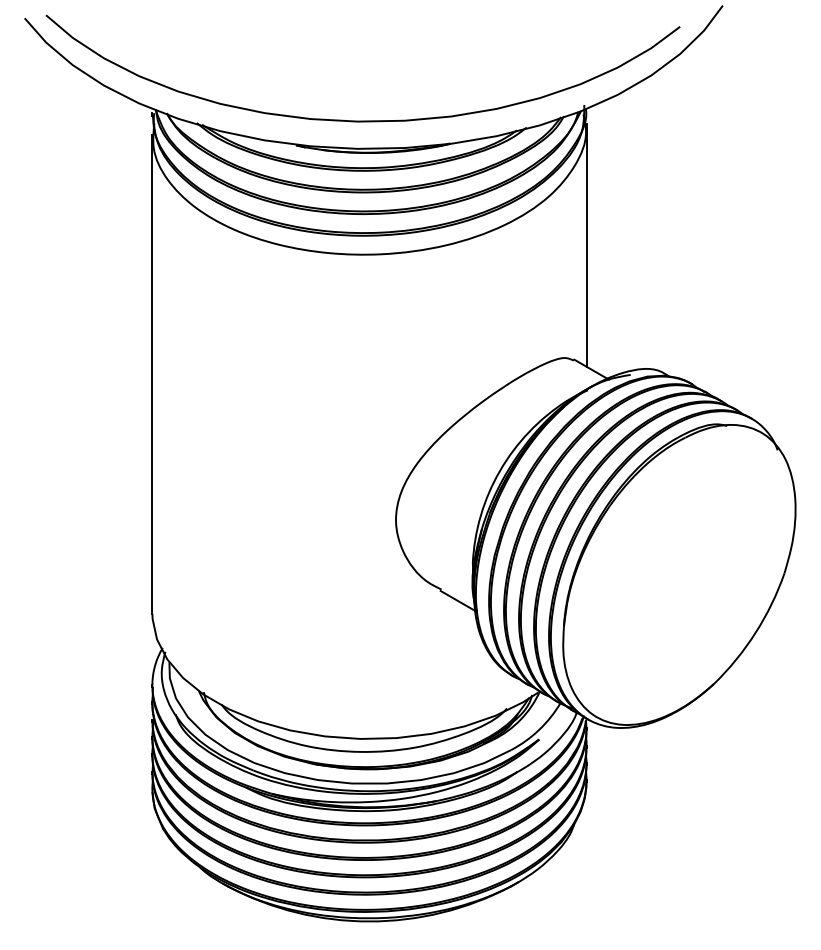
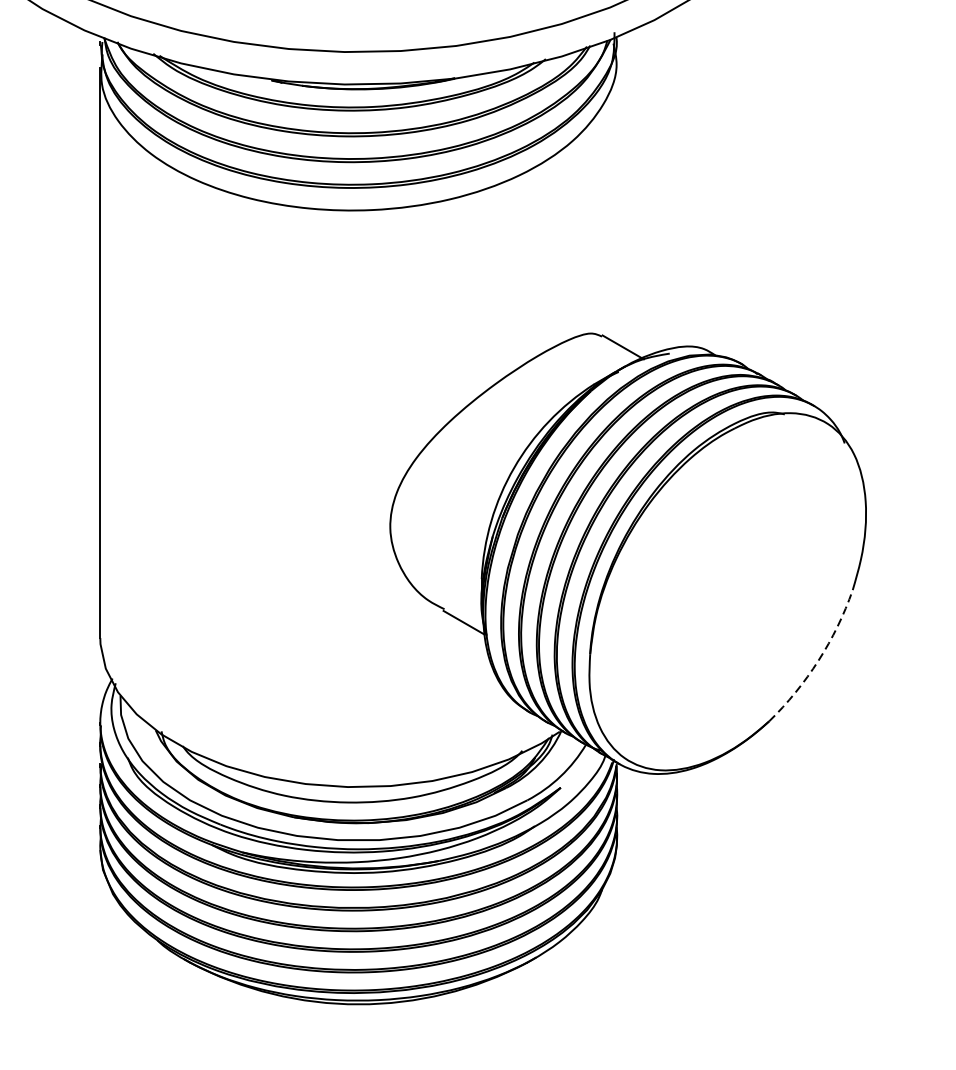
line: (586, 244) -> (617, 198), removed
arc: (755, 632) -> (818, 660), solid -> dashed

